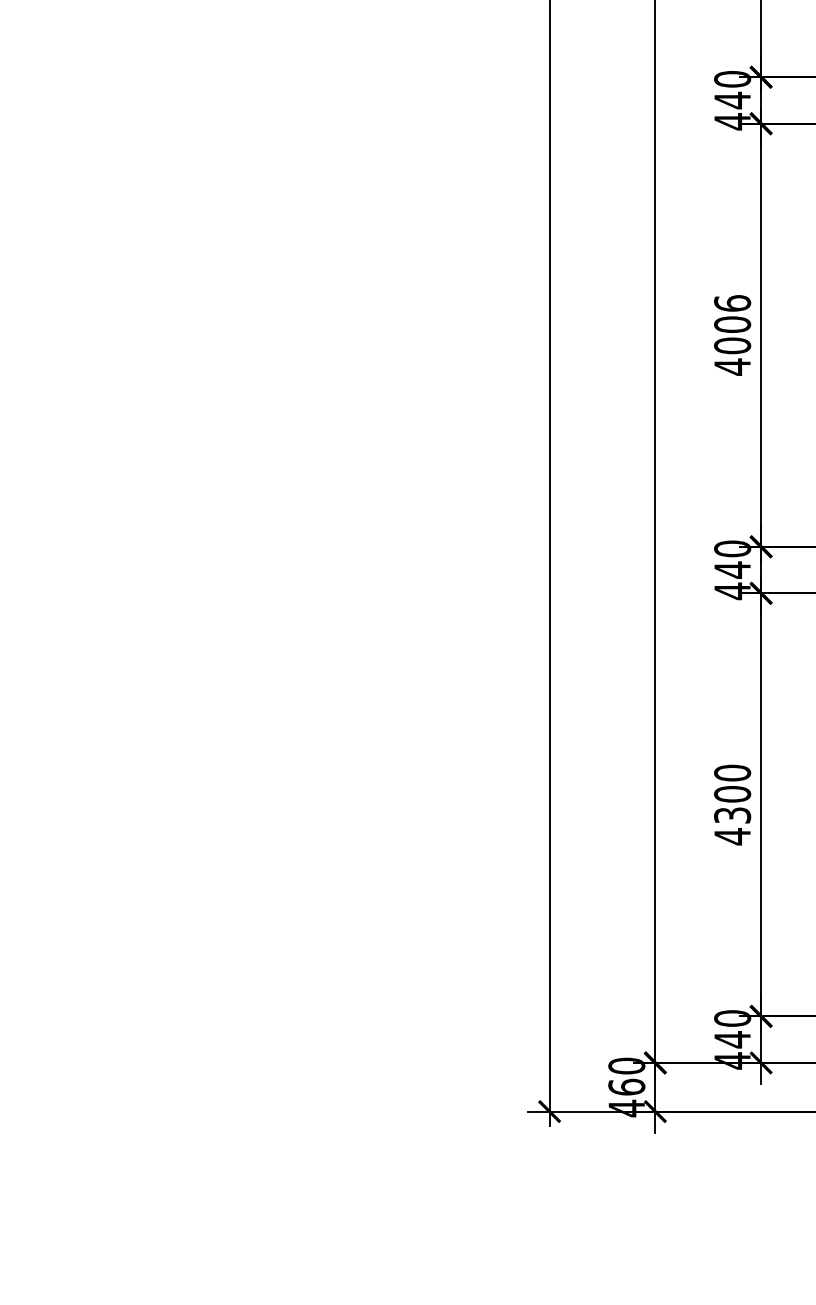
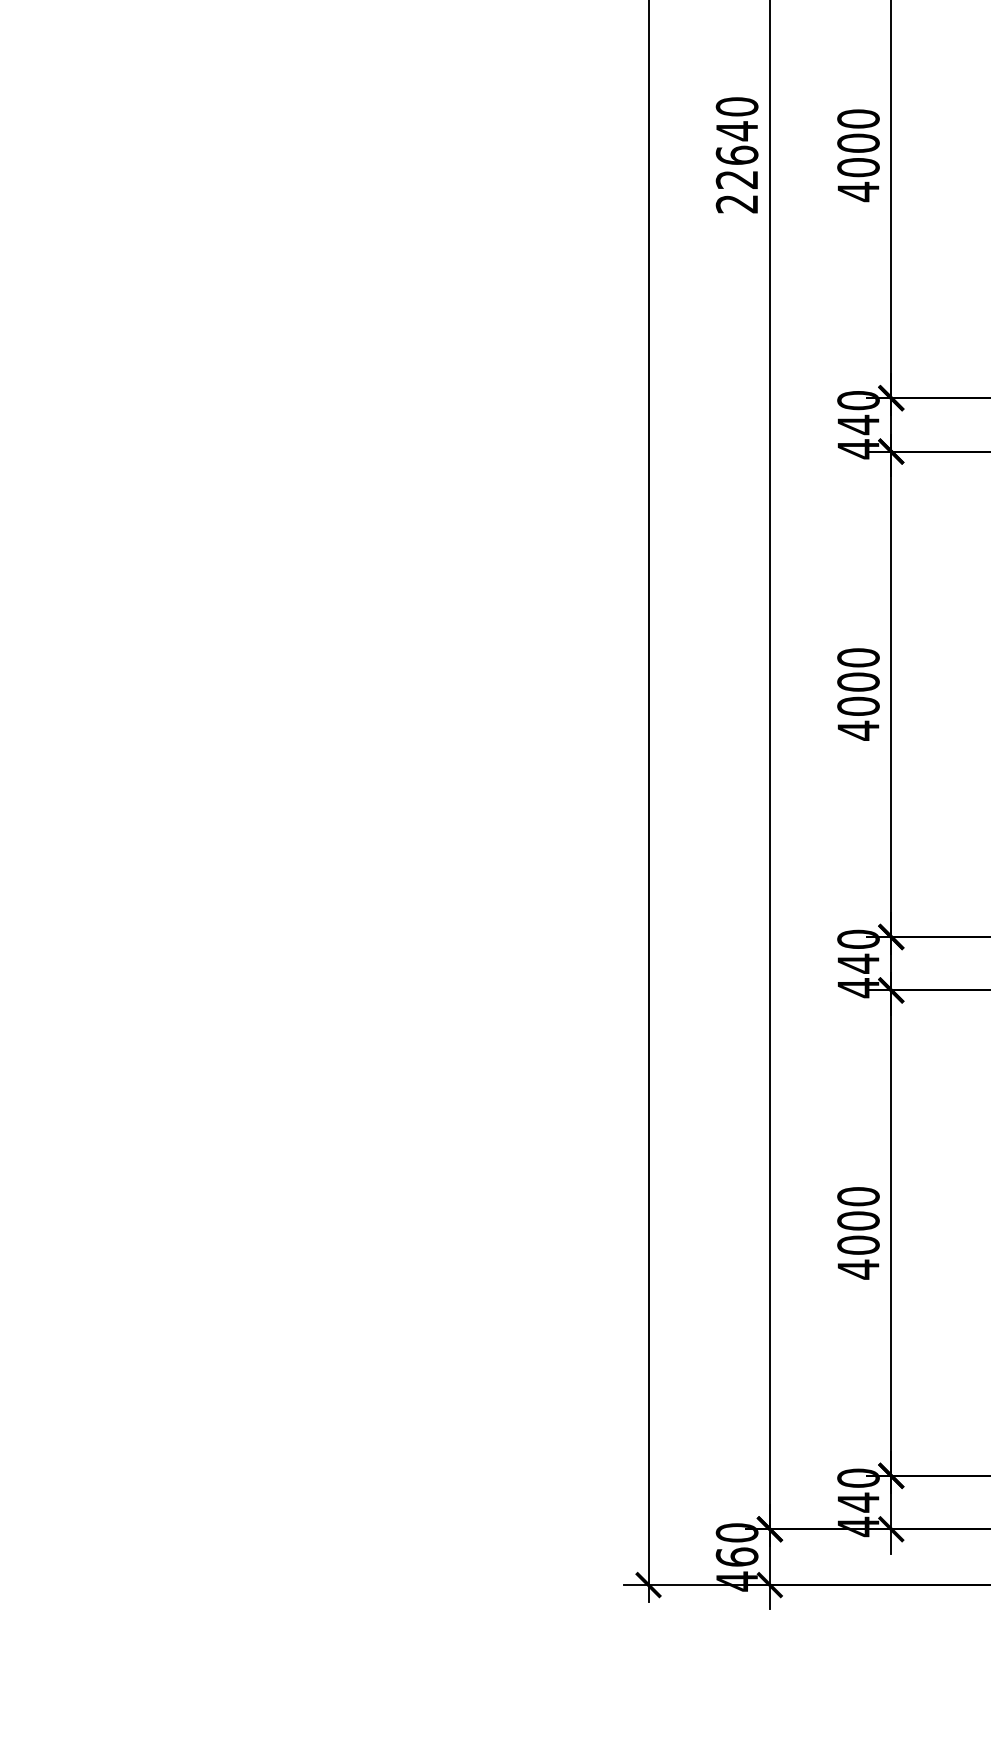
text: (732, 303) -> (858, 657), 4006 -> 4000
text: (732, 814) -> (858, 1244), 4300 -> 4000

